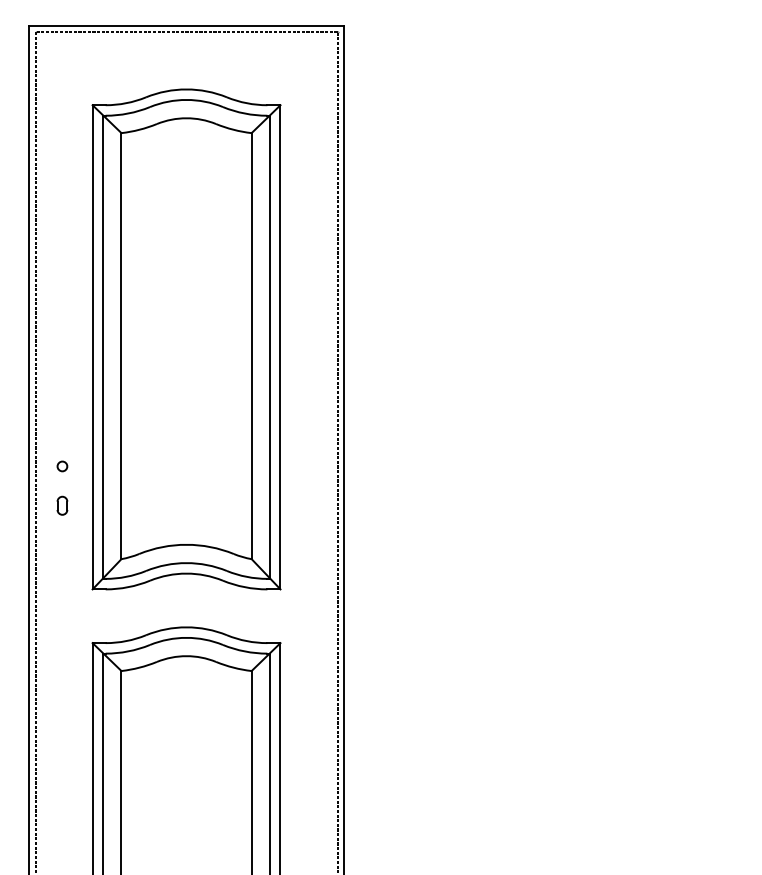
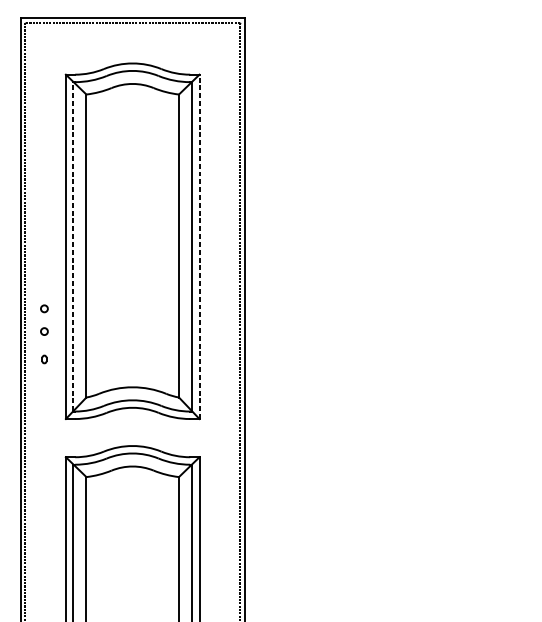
line: (103, 346) -> (73, 246), solid -> dashed
line: (280, 346) -> (199, 246), solid -> dashed
circle: (62, 434) -> (44, 308), added
part: (62, 505) -> (44, 359), size x0.6

